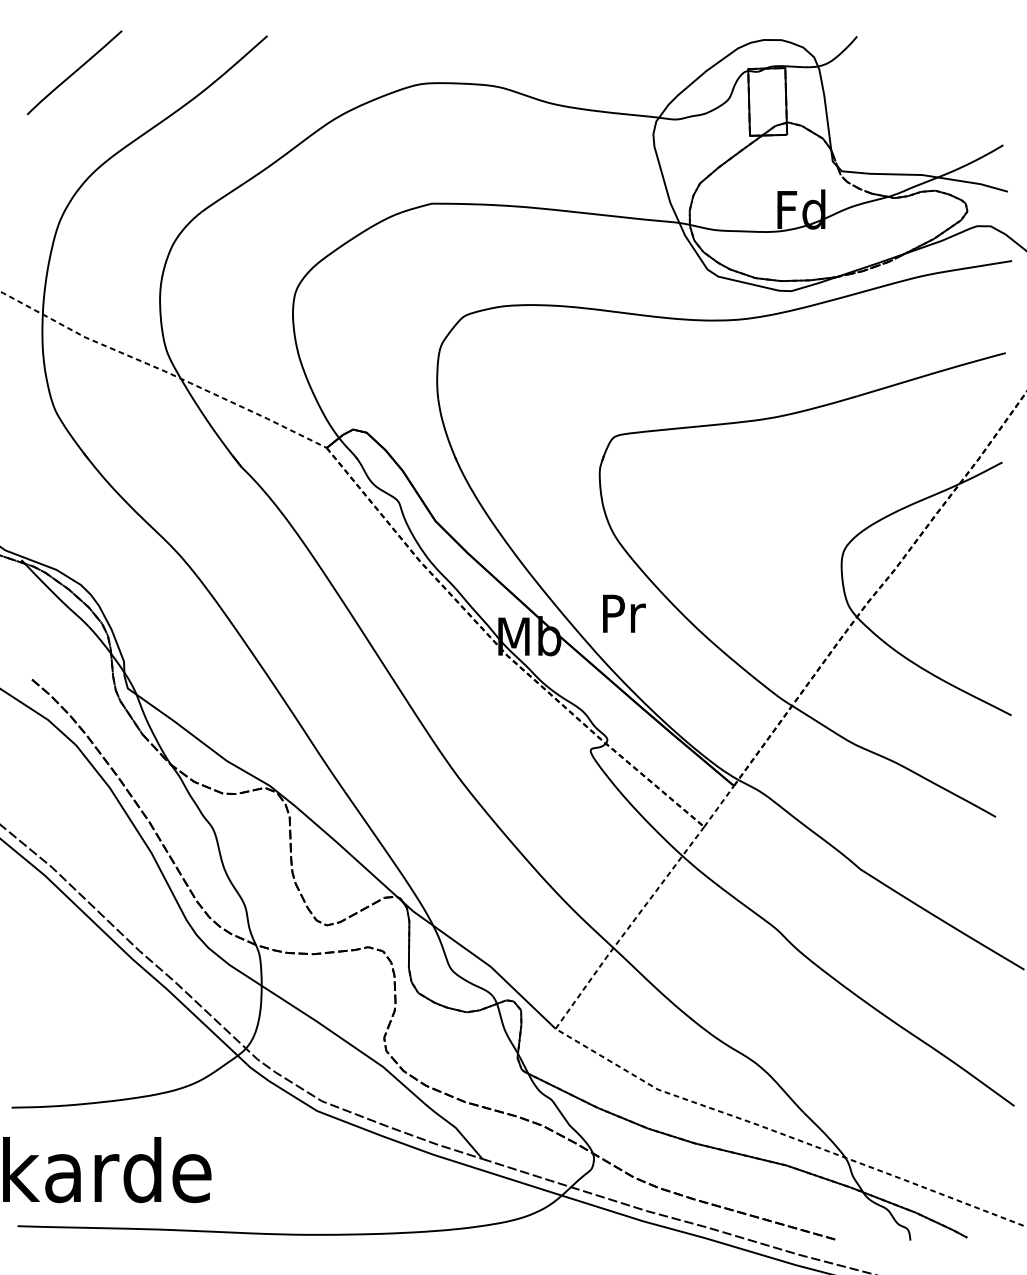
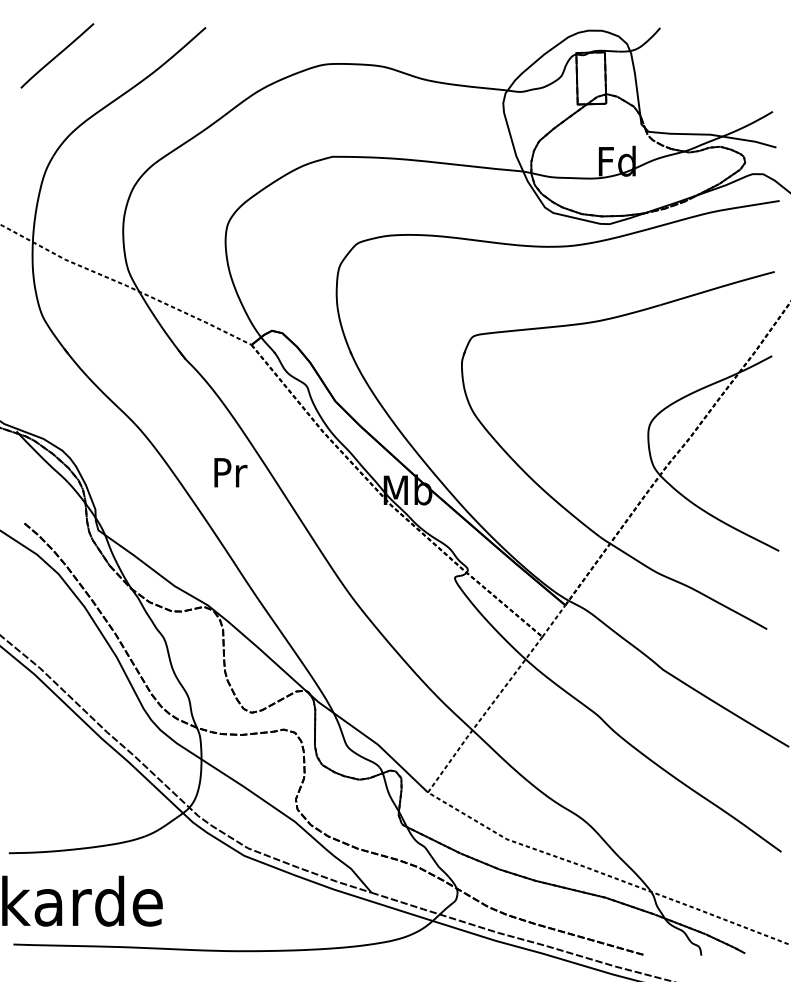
text: (623, 613) -> (230, 472), moved

